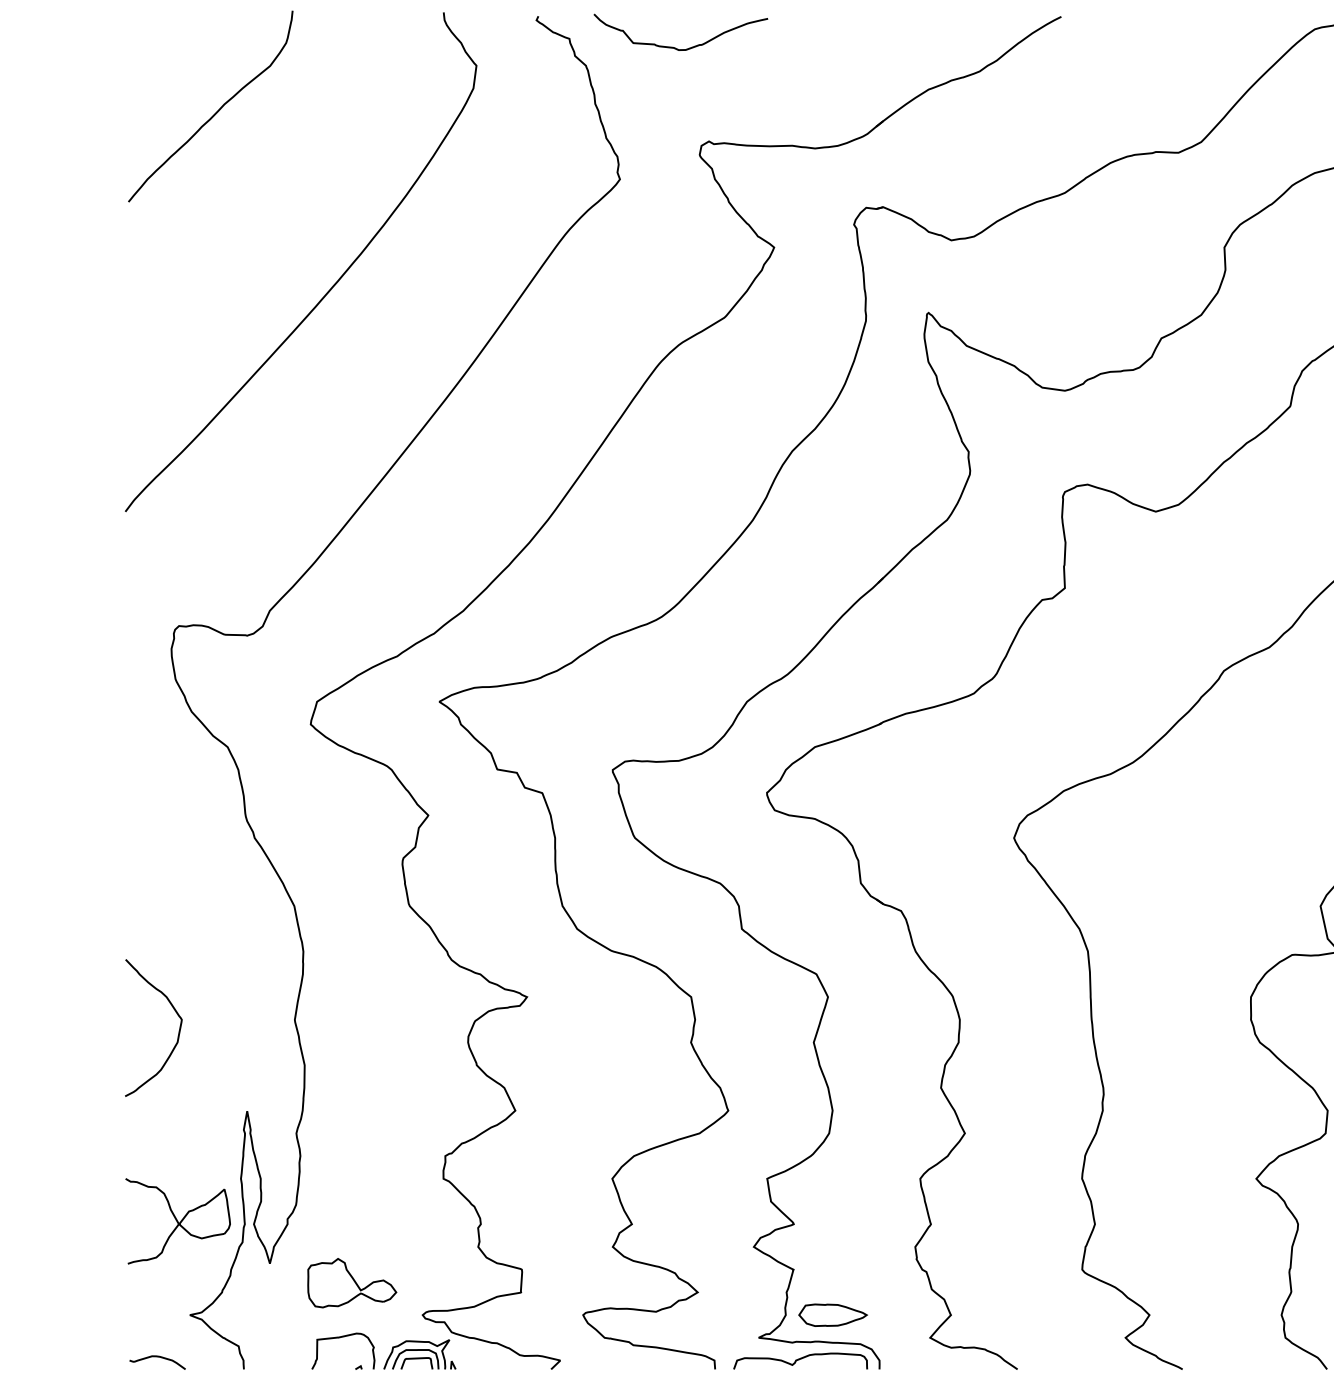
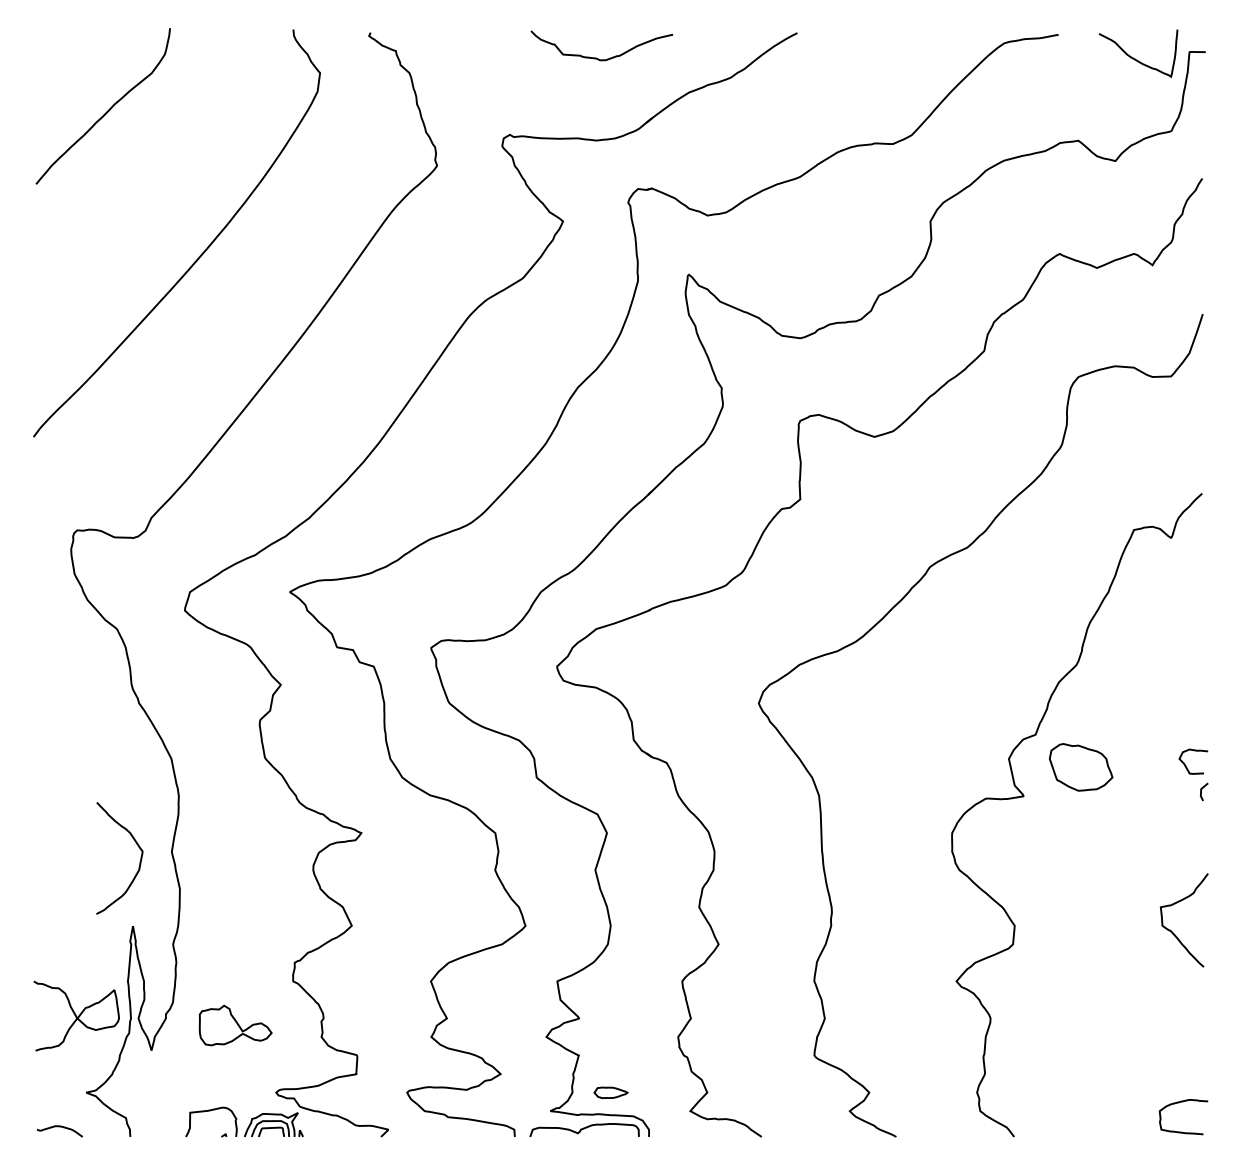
curve: (674, 46) -> (596, 57), moved
curve: (177, 1031) -> (139, 861), moved
part: (351, 1283) -> (235, 1025), moved
part: (832, 1314) -> (610, 1092), size x0.6

